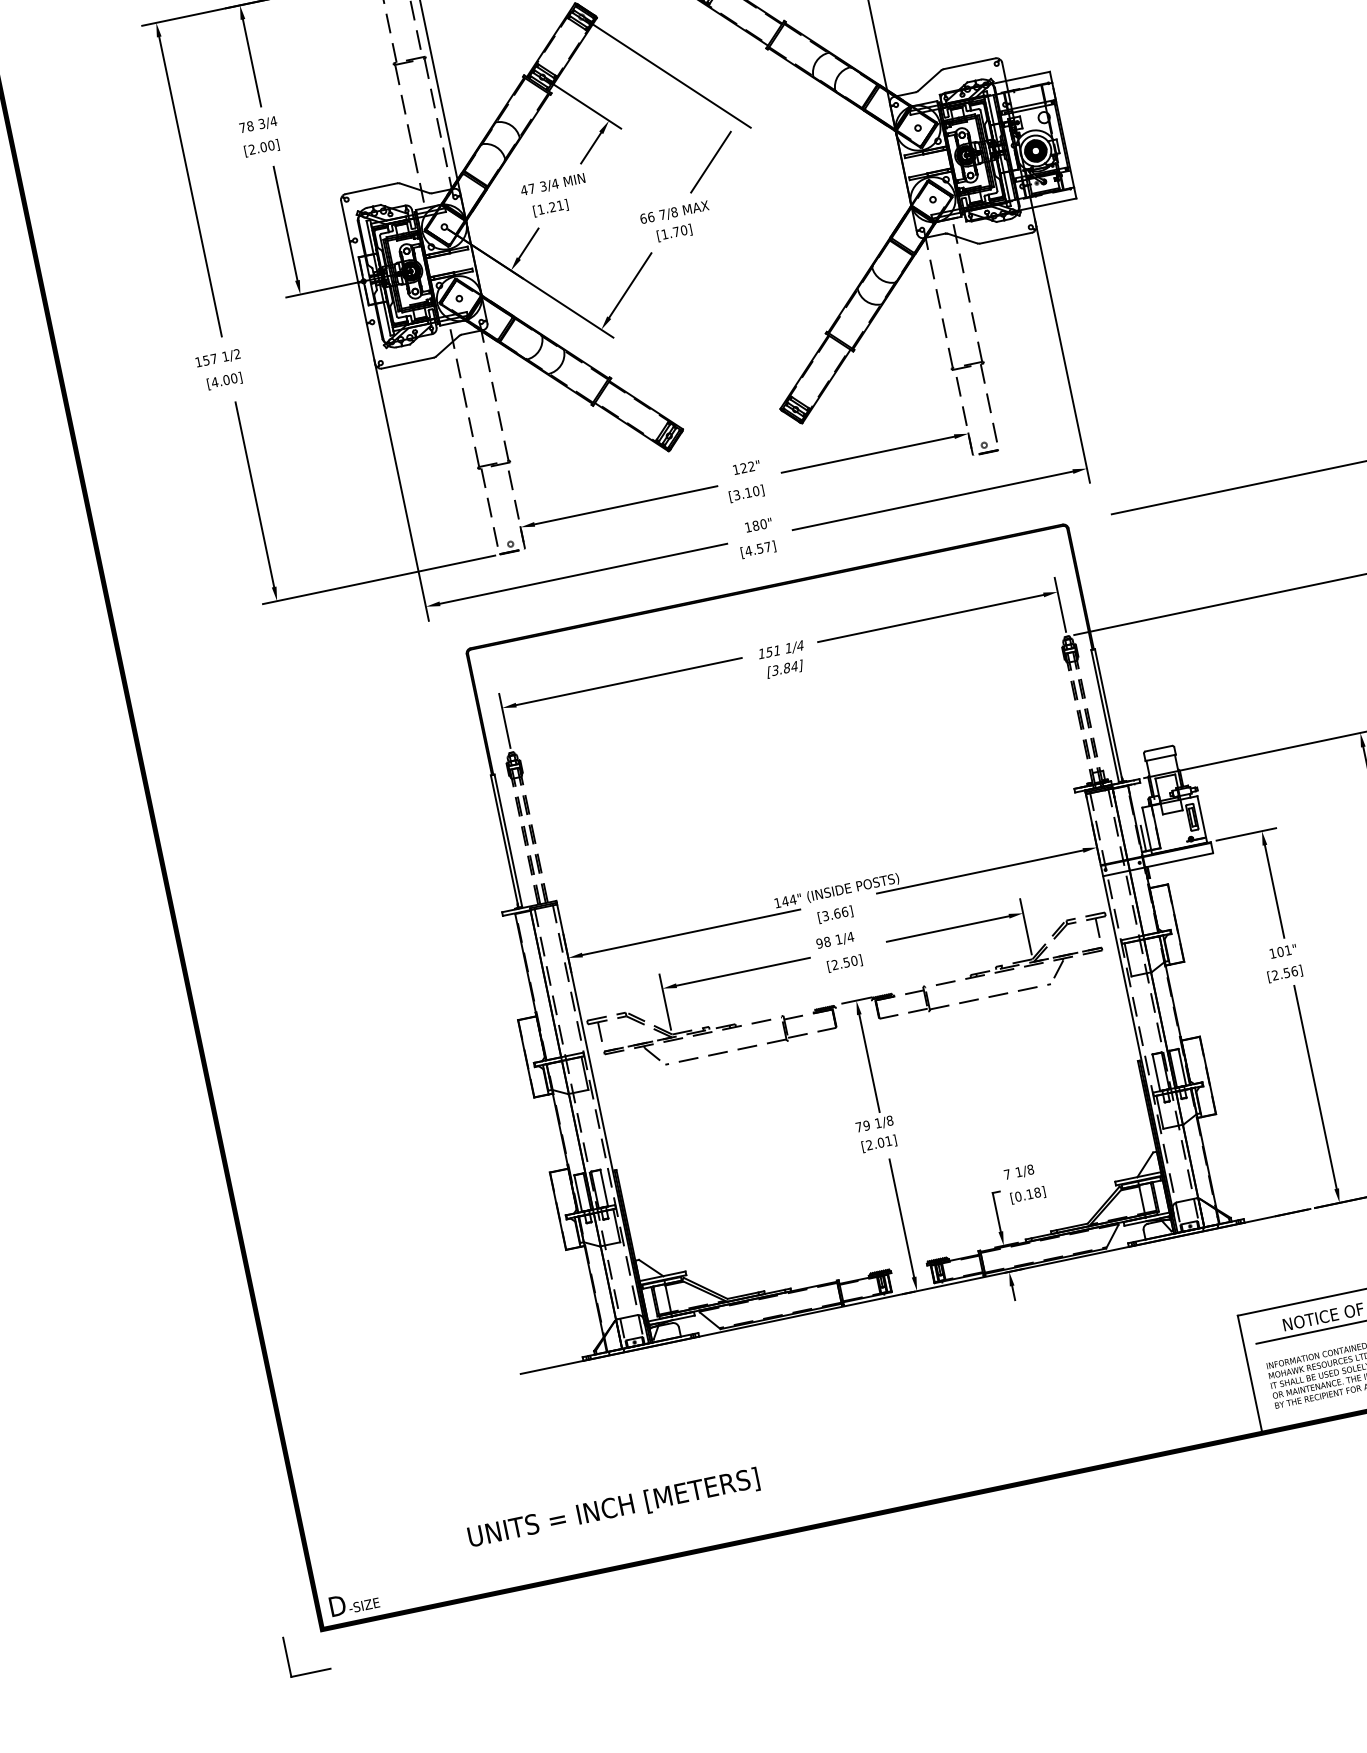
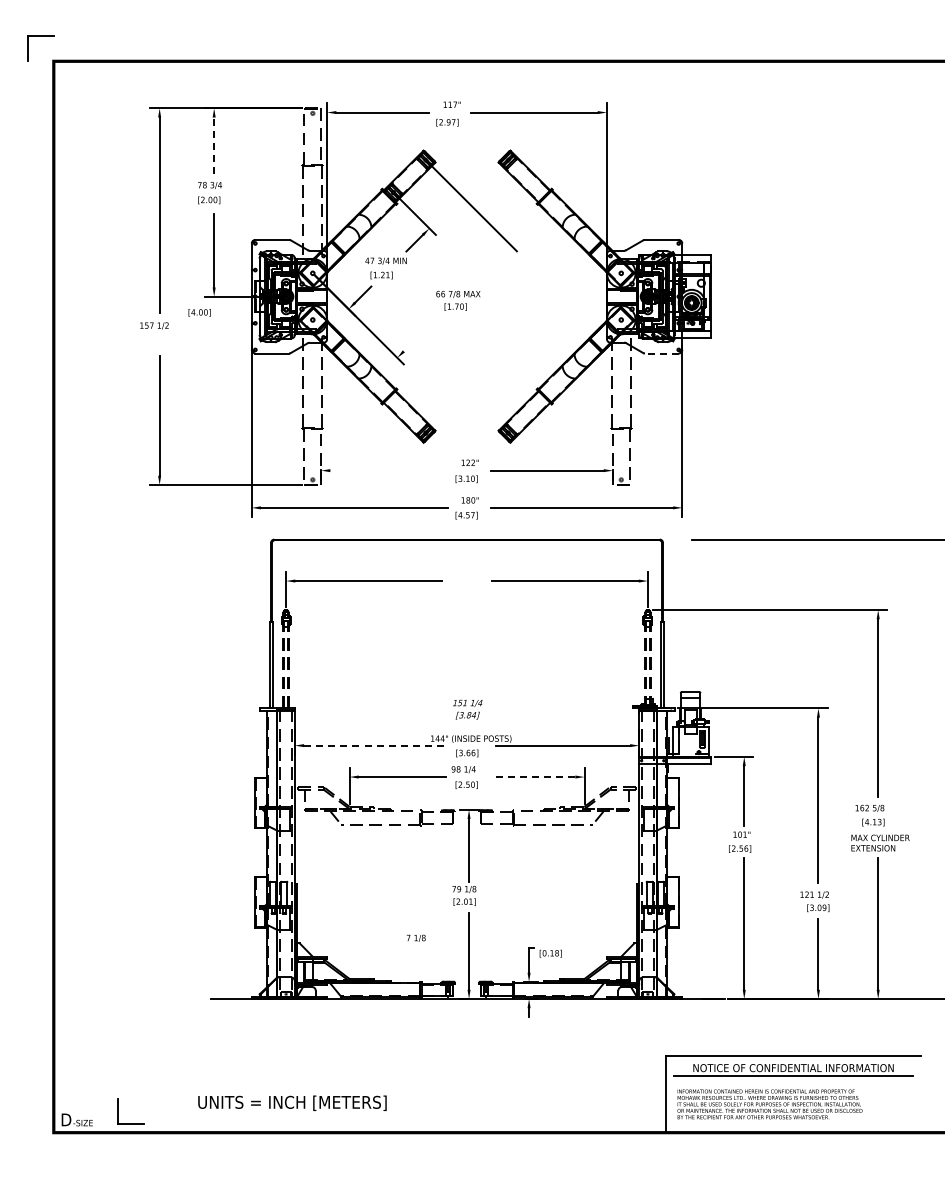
line: (252, 62) -> (214, 145), solid -> dashed
line: (710, 162) -> (487, 267), removed
line: (1005, 238) -> (661, 353), solid -> dashed
line: (629, 284) -> (420, 333), removed
text: (224, 380) -> (199, 312), moved
line: (625, 505) -> (389, 470), removed
text: (782, 659) -> (467, 709), moved
line: (948, 929) -> (535, 777), solid -> dashed
line: (690, 932) -> (374, 745), solid -> dashed
text: (1017, 1171) -> (415, 937), moved
text: (613, 1507) -> (292, 1102), moved
part: (287, 1657) -> (118, 1111), moved

